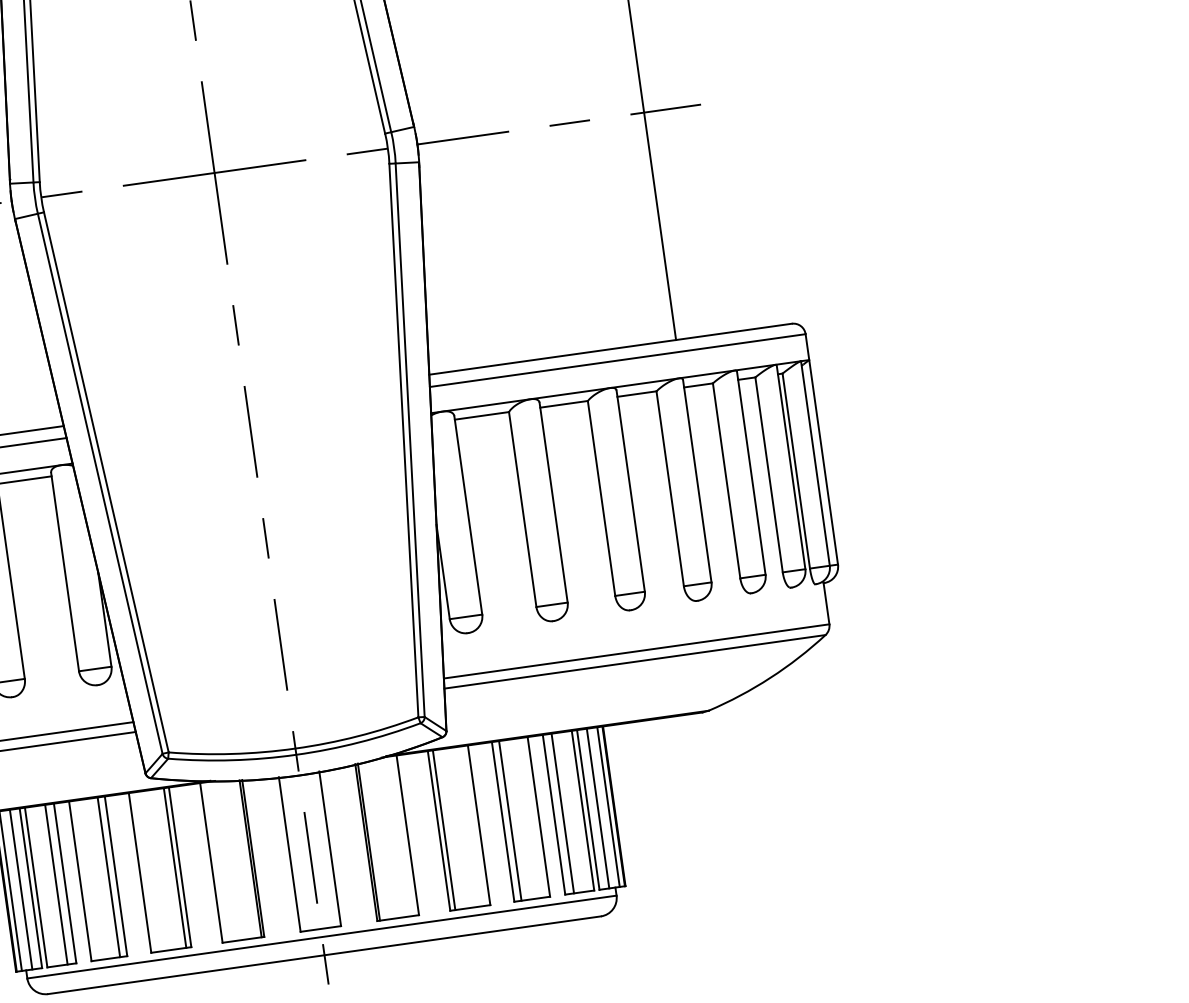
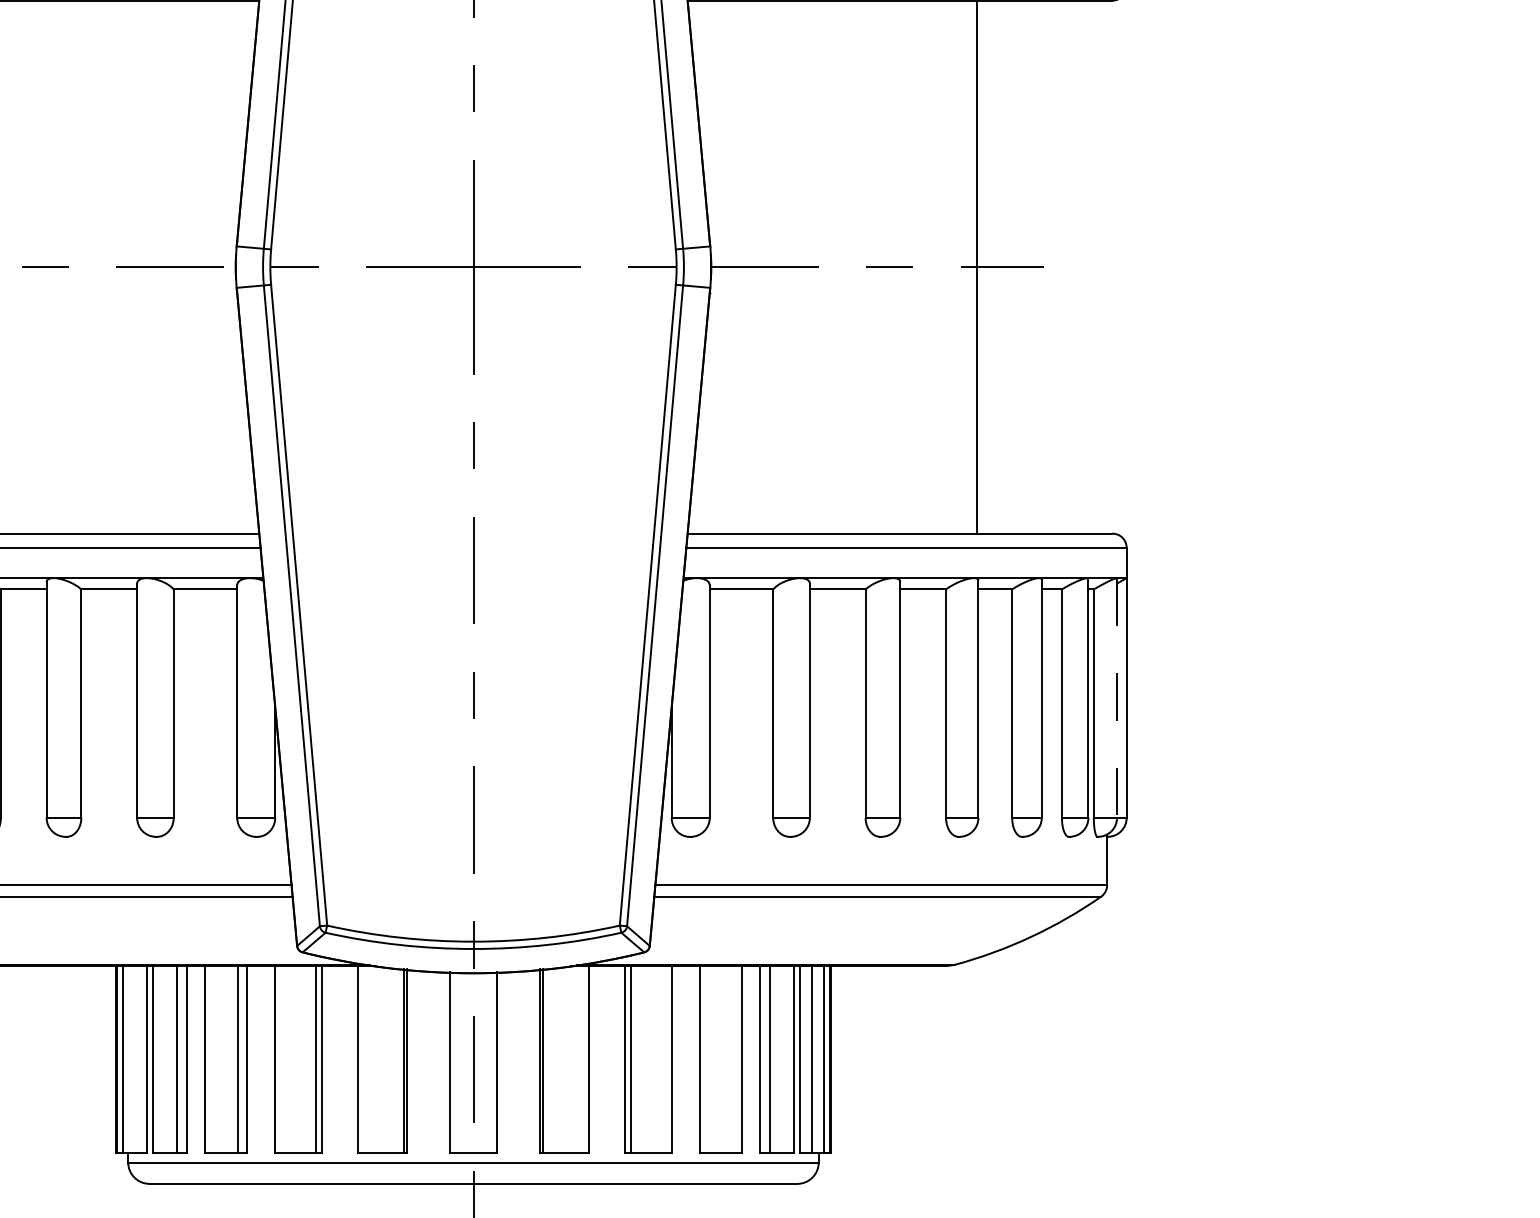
line: (815, 463) -> (1117, 698), solid -> dashed
line: (510, 820) -> (708, 1059), removed
line: (21, 889) -> (135, 1059), removed

